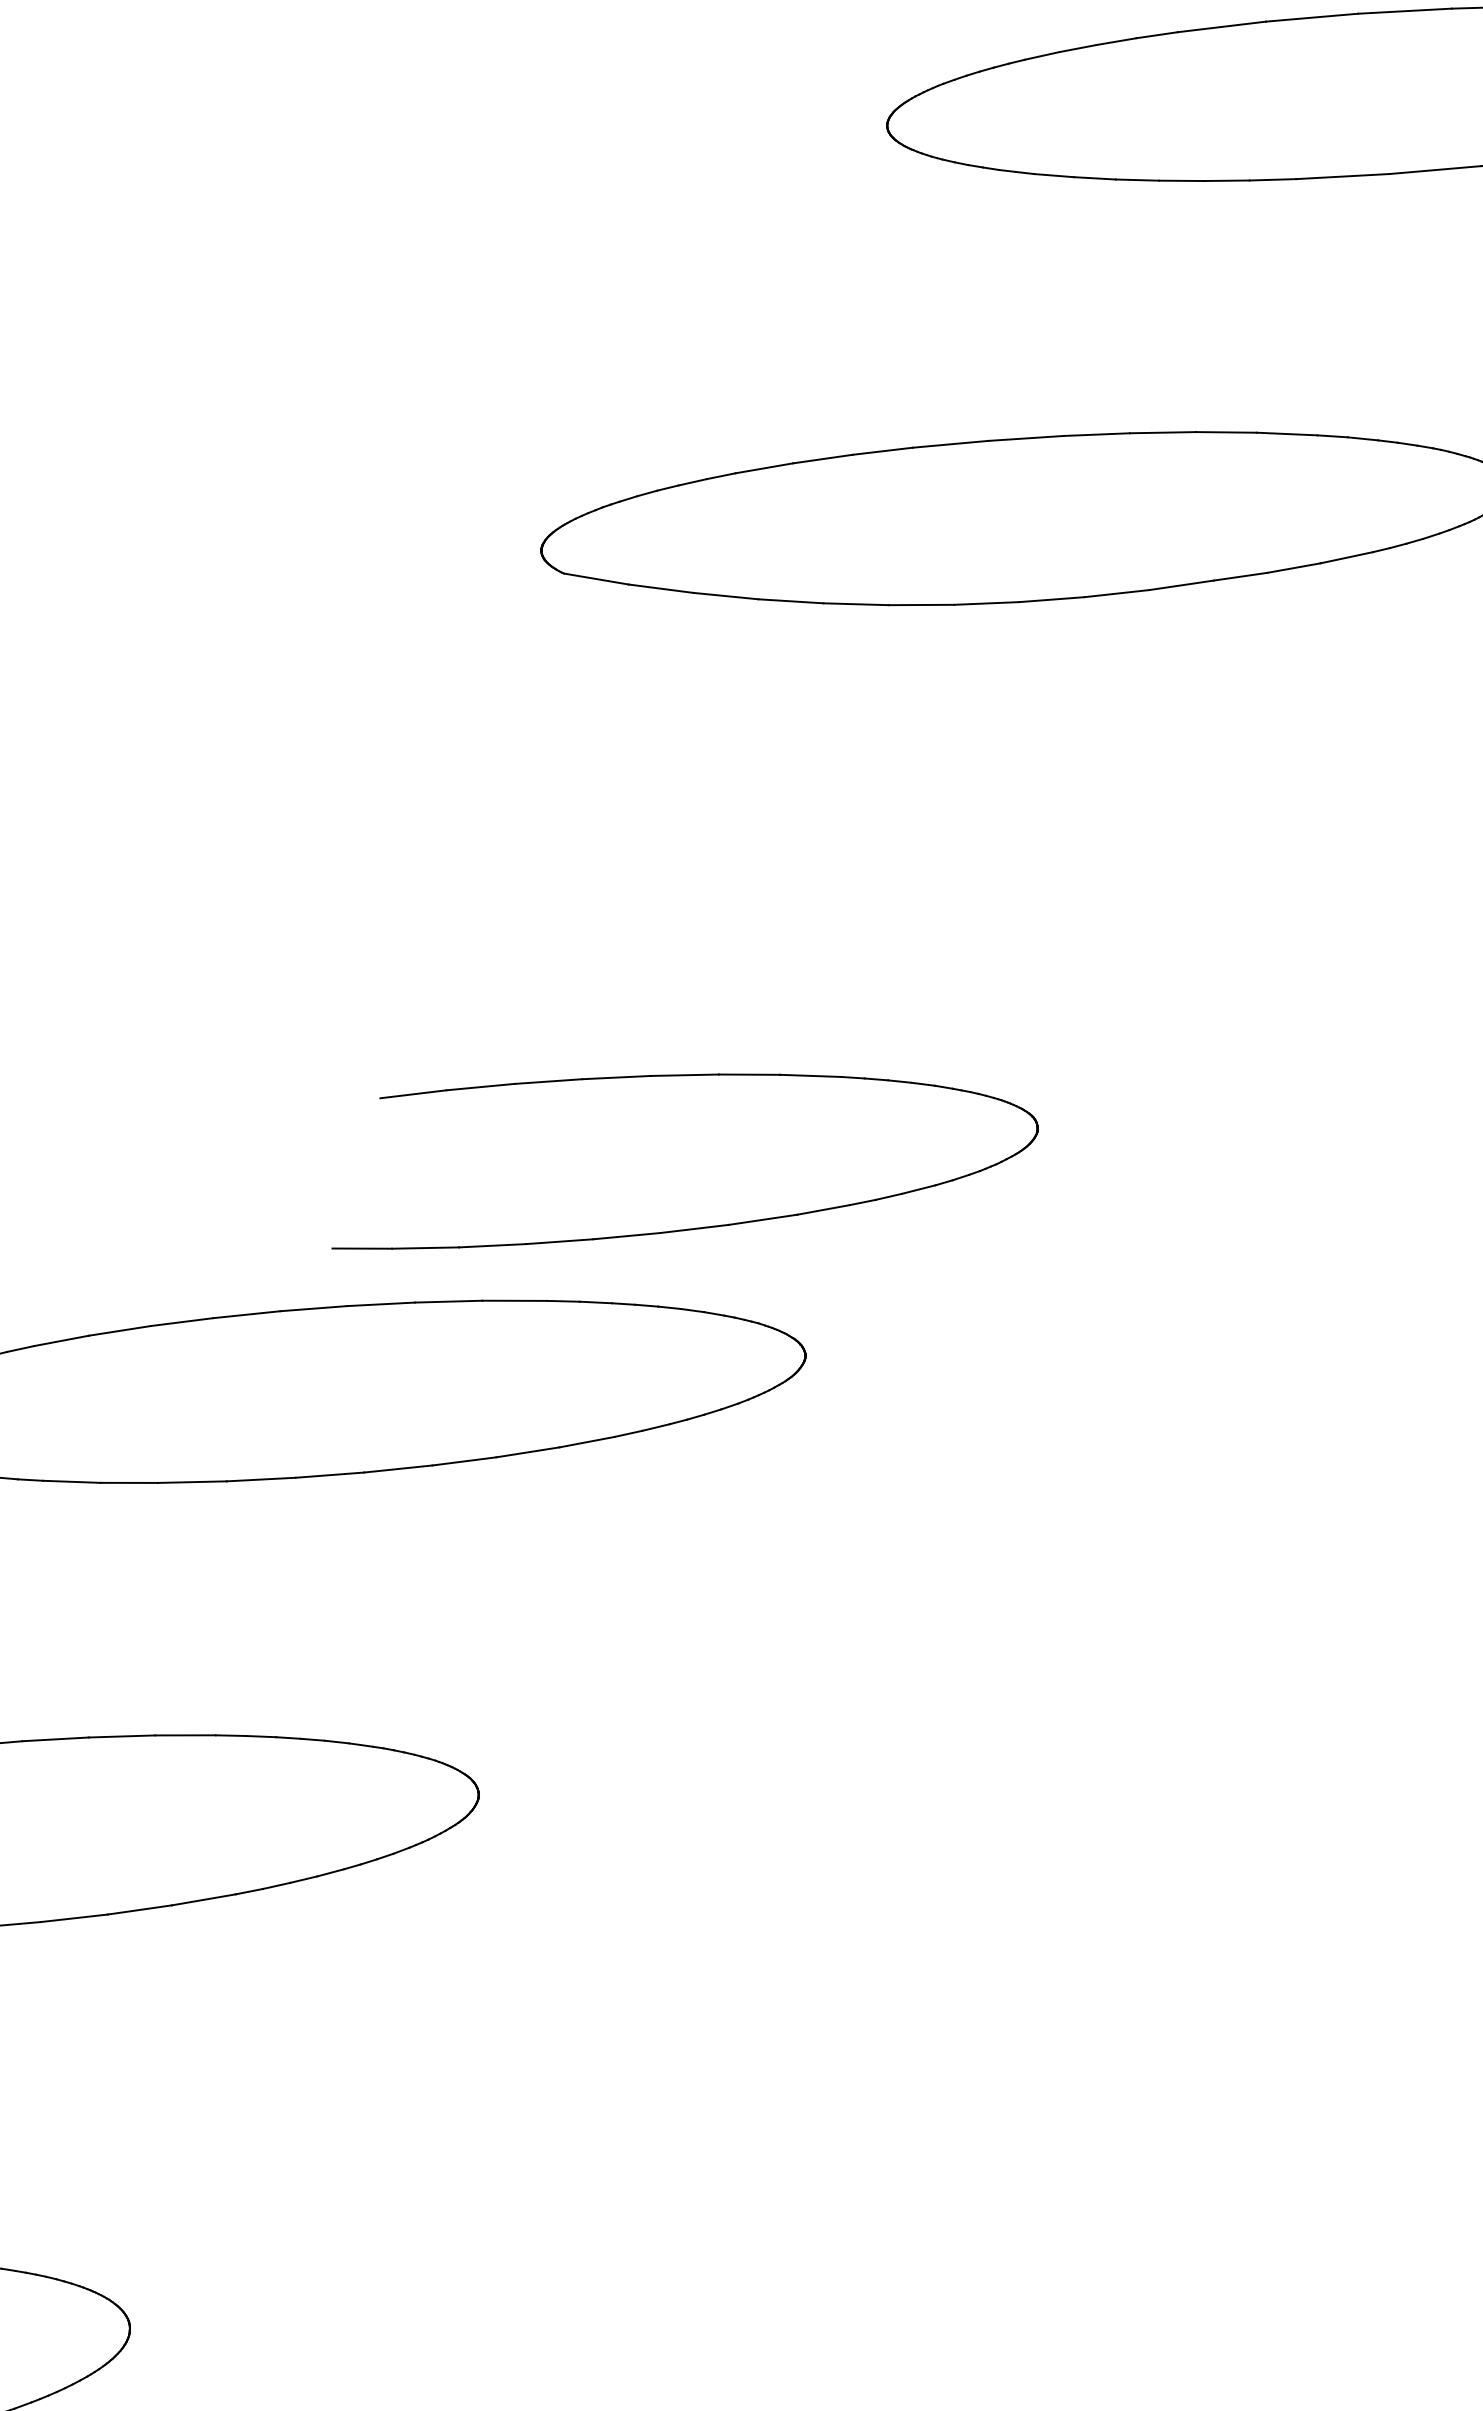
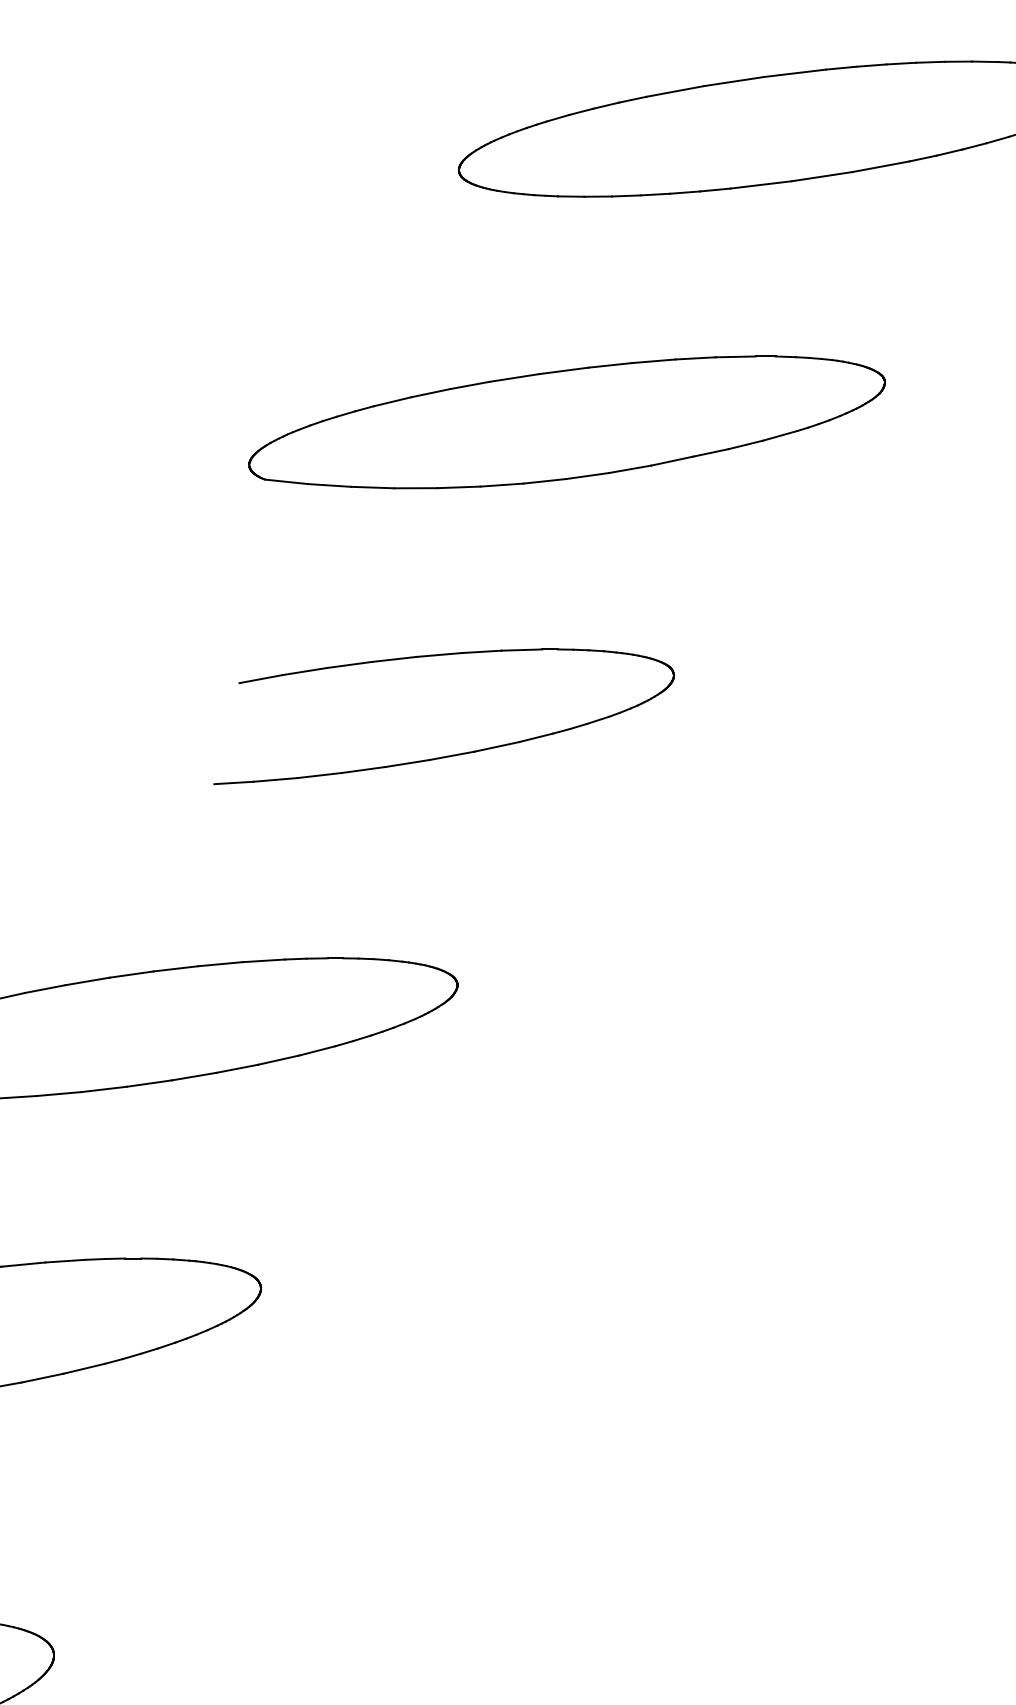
part: (695, 1226) -> (452, 754), moved

